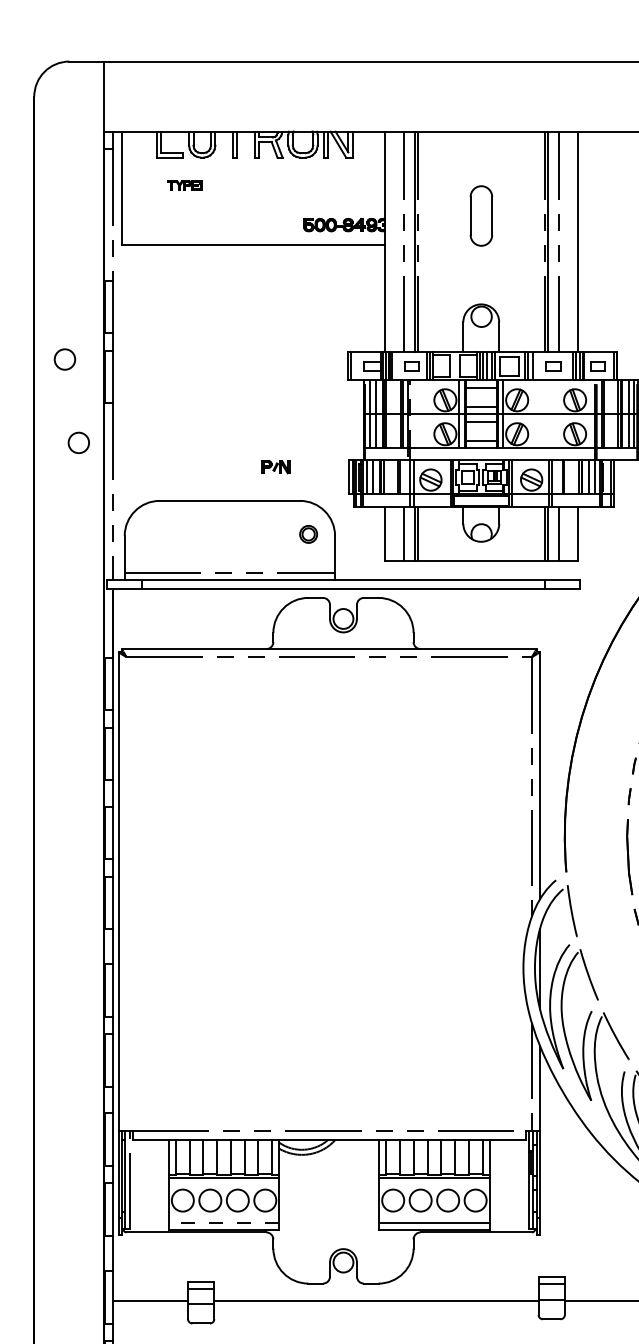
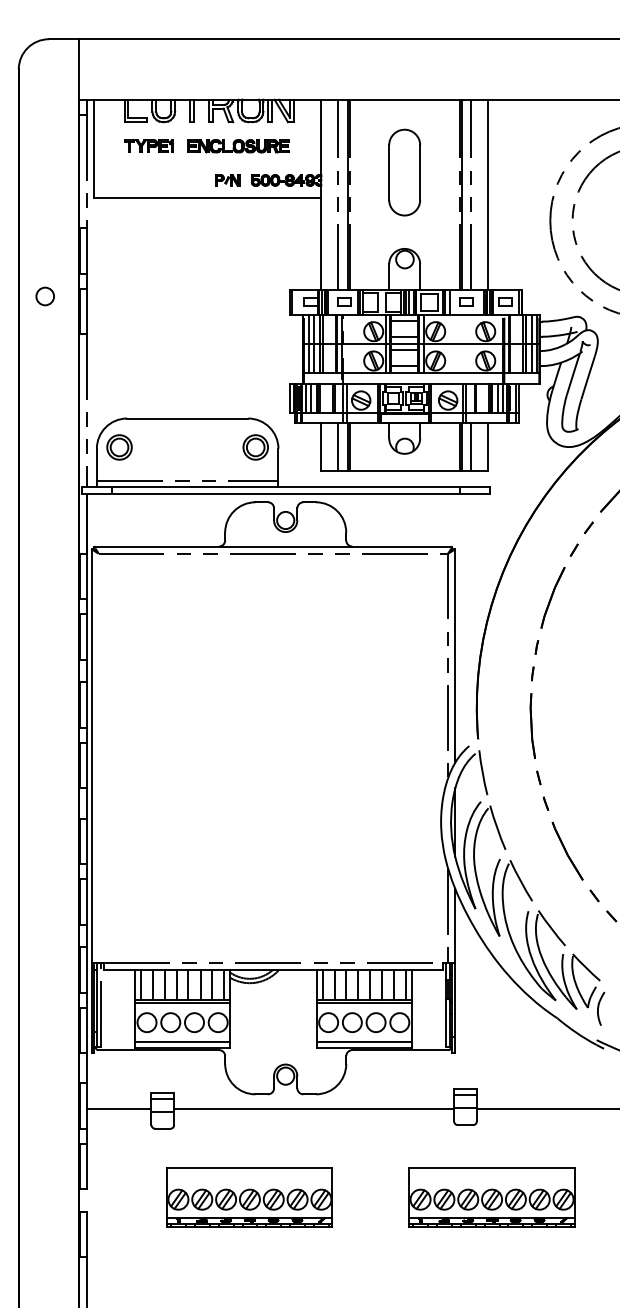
part: (184, 184) -> (148, 145), size x1.67
part: (288, 185) -> (238, 146), added
part: (481, 215) -> (404, 172), size x1.67
circle: (78, 442) -> (56, 368), removed
part: (276, 467) -> (227, 180), moved
part: (150, 534) -> (119, 447), added
part: (308, 534) -> (255, 447), size x1.67
line: (223, 1223) -> (182, 1042), dashed -> solid

